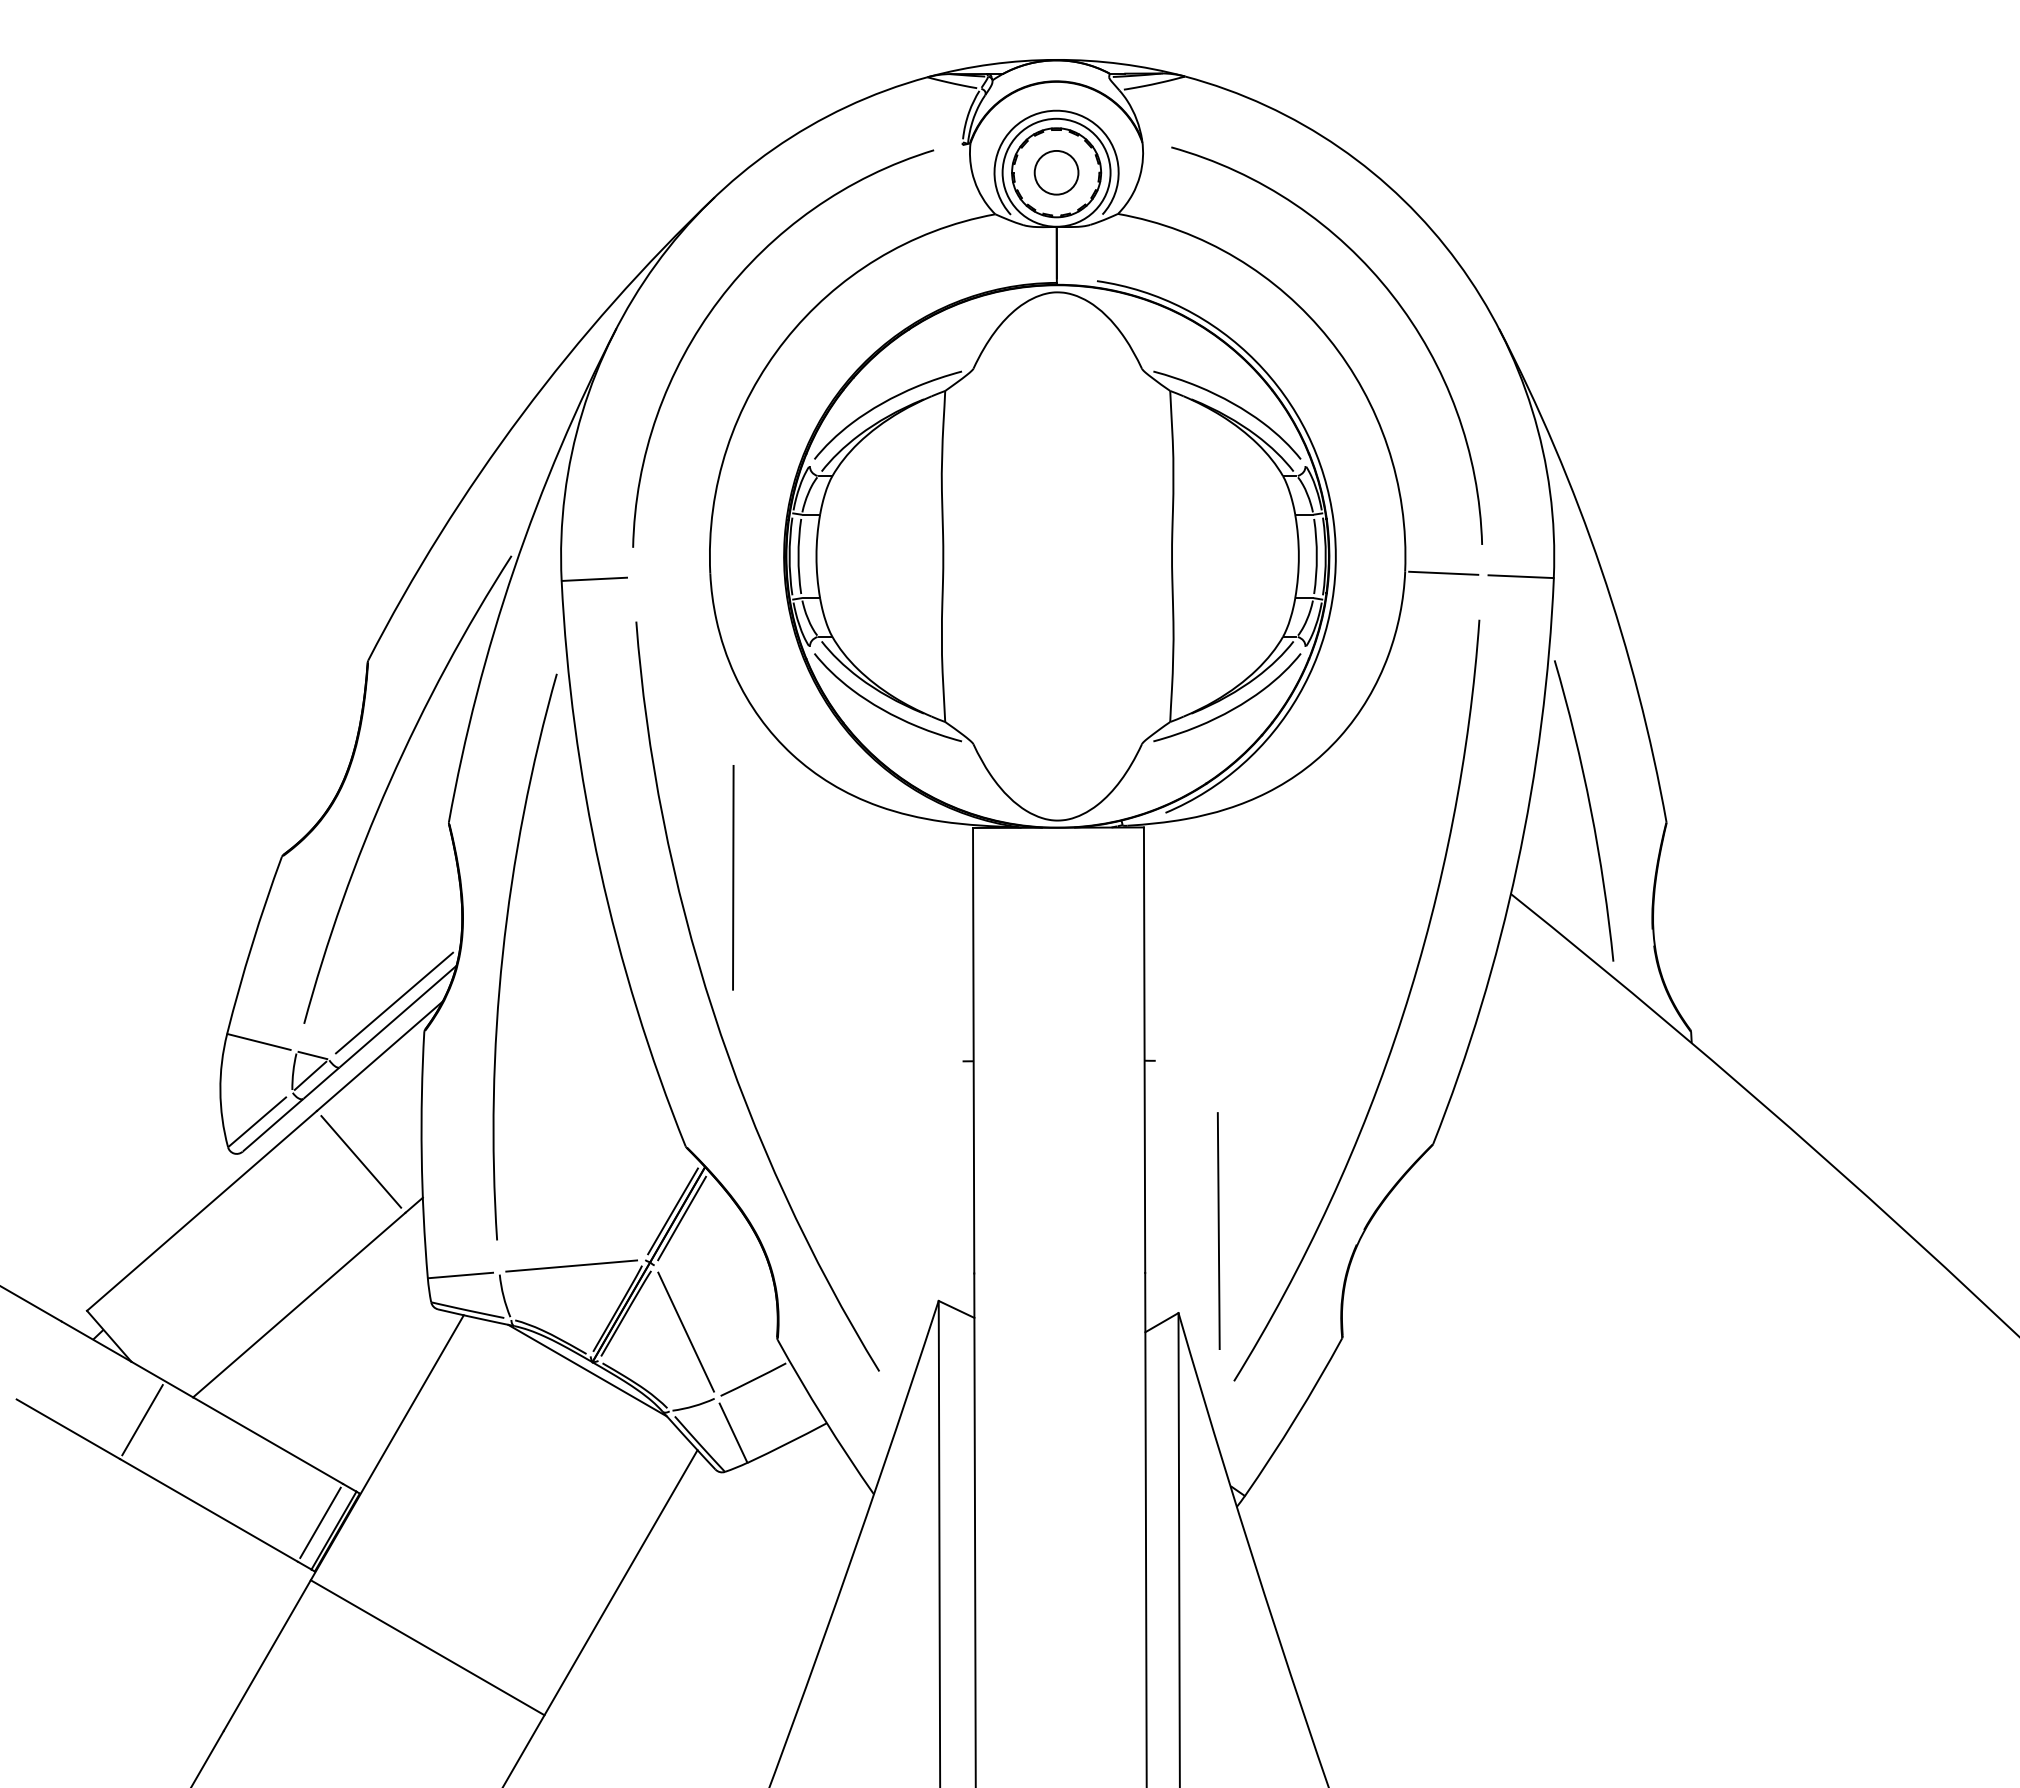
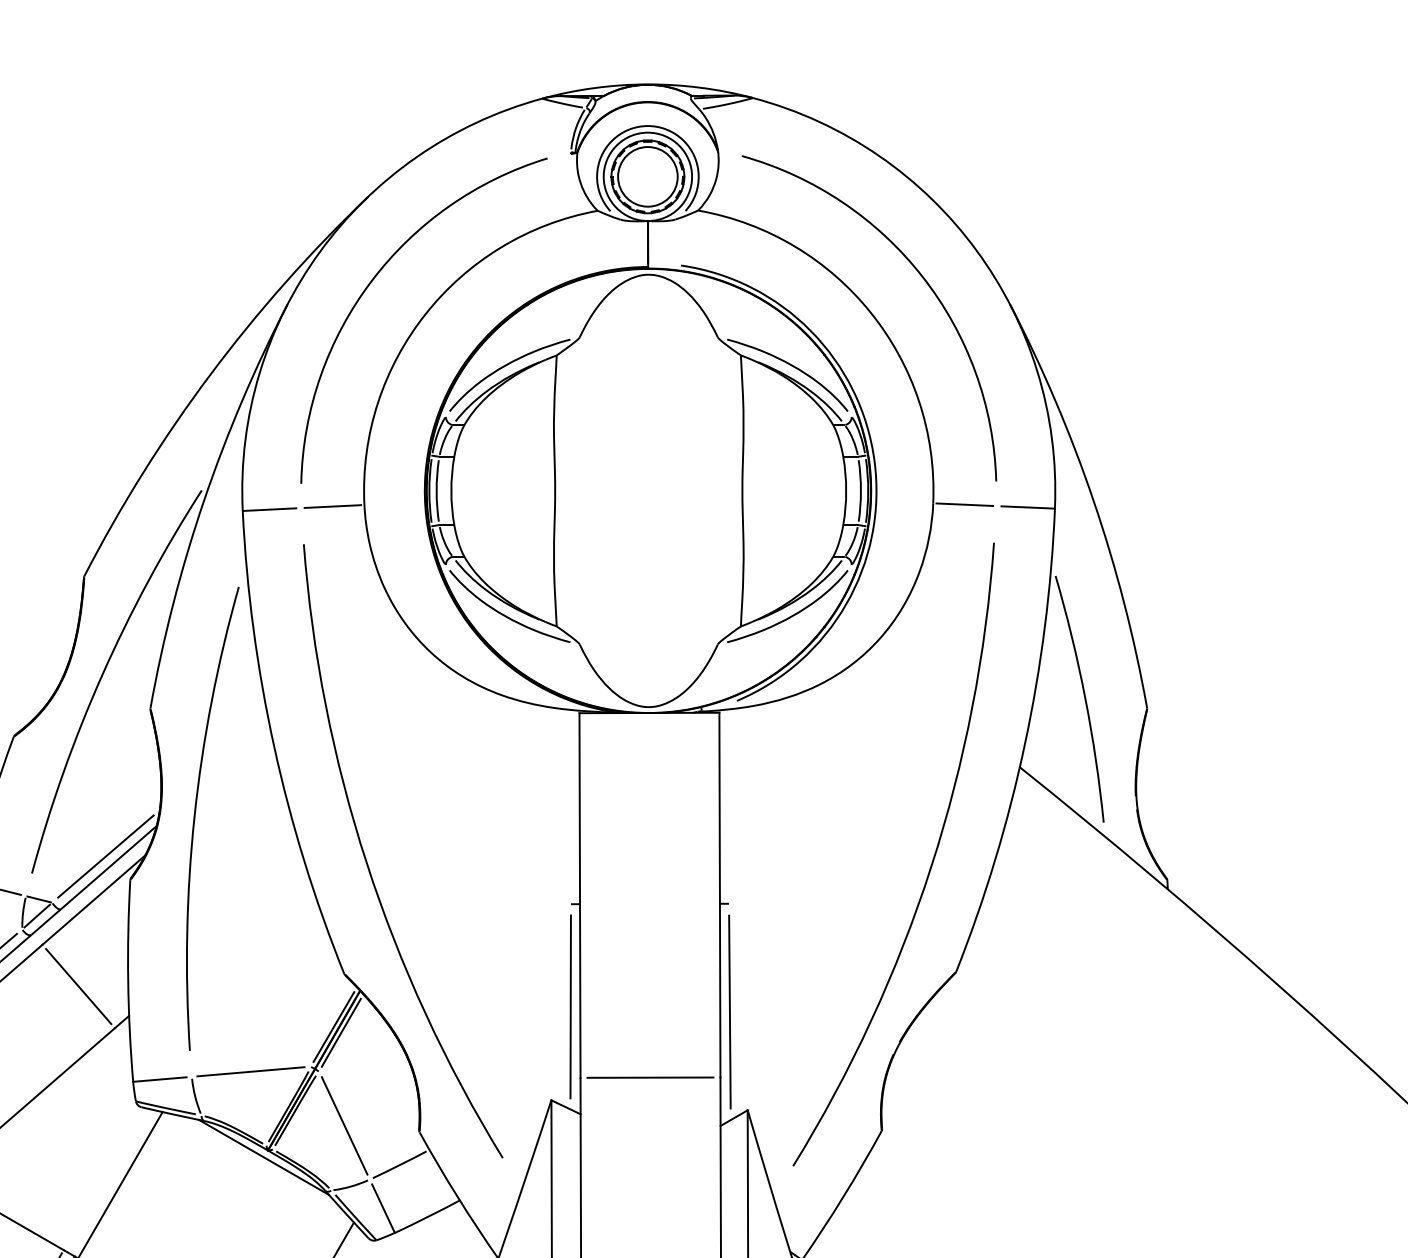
circle: (1056, 172) -> (647, 176), size x1.67
line: (671, 575) -> (332, 506), added
line: (733, 877) -> (570, 1006), moved
line: (1218, 1230) -> (729, 1011), moved
line: (1059, 1273) -> (650, 1077), added

